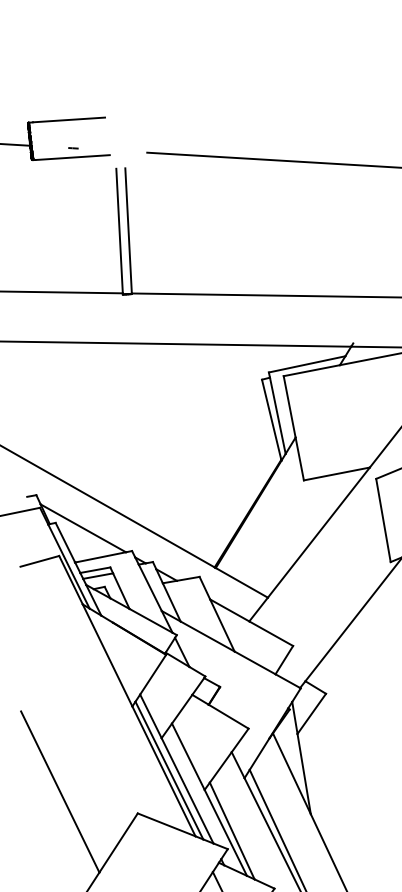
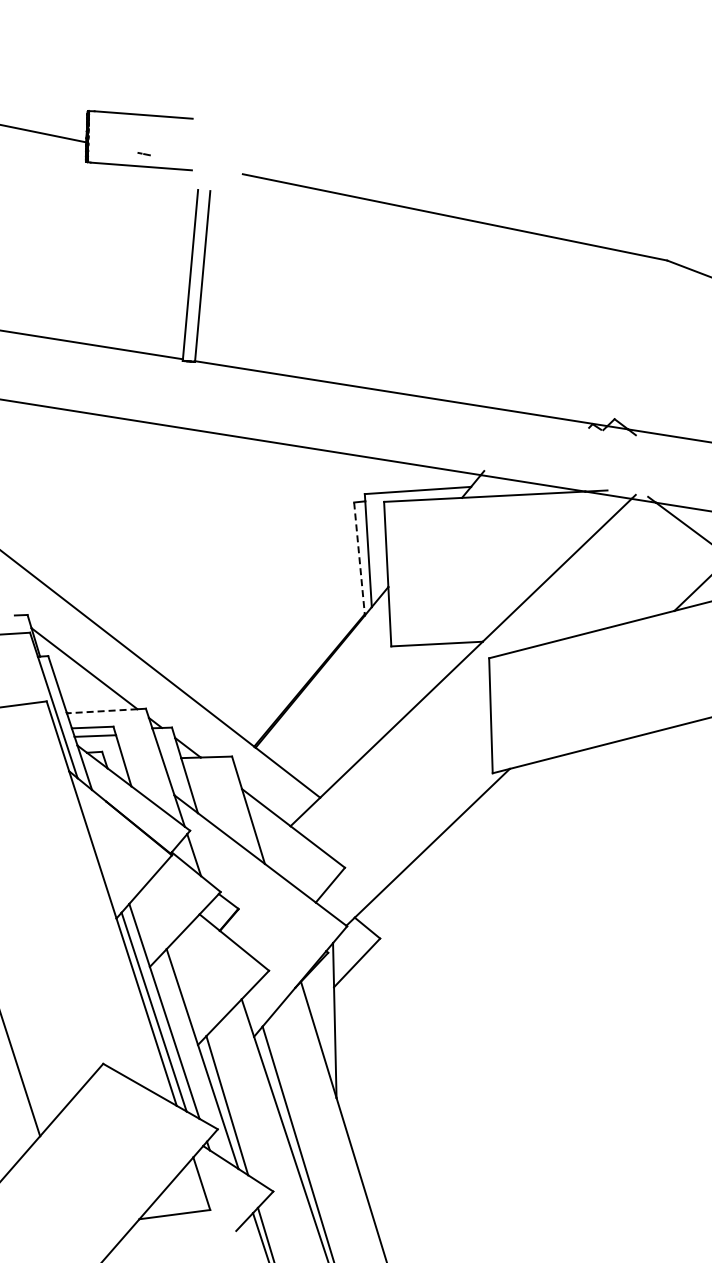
line: (271, 419) -> (359, 558), solid -> dashed
line: (100, 557) -> (102, 711), solid -> dashed

